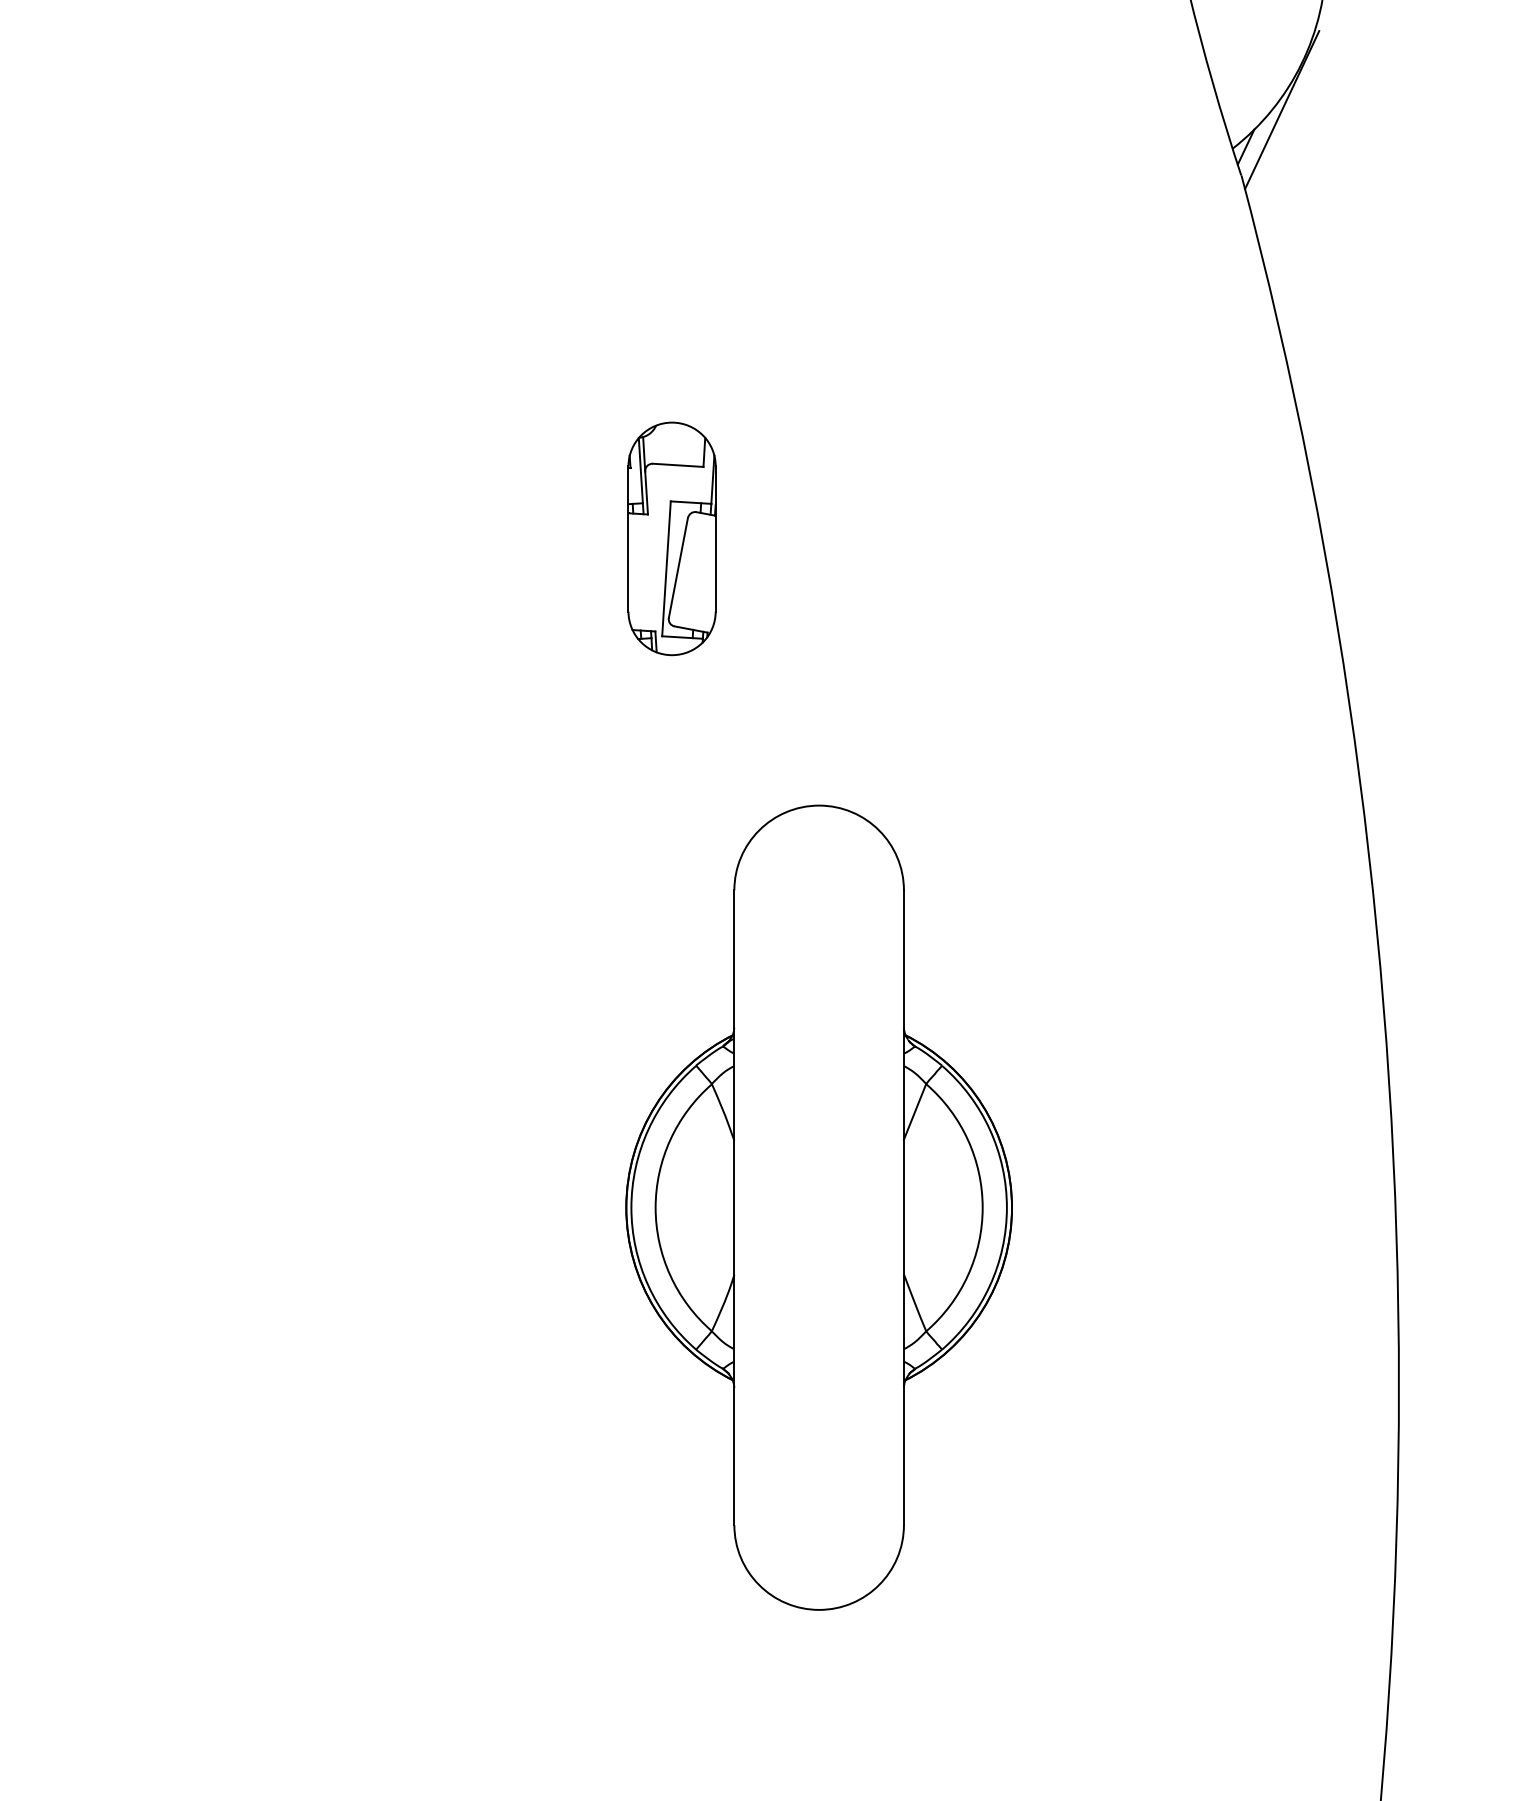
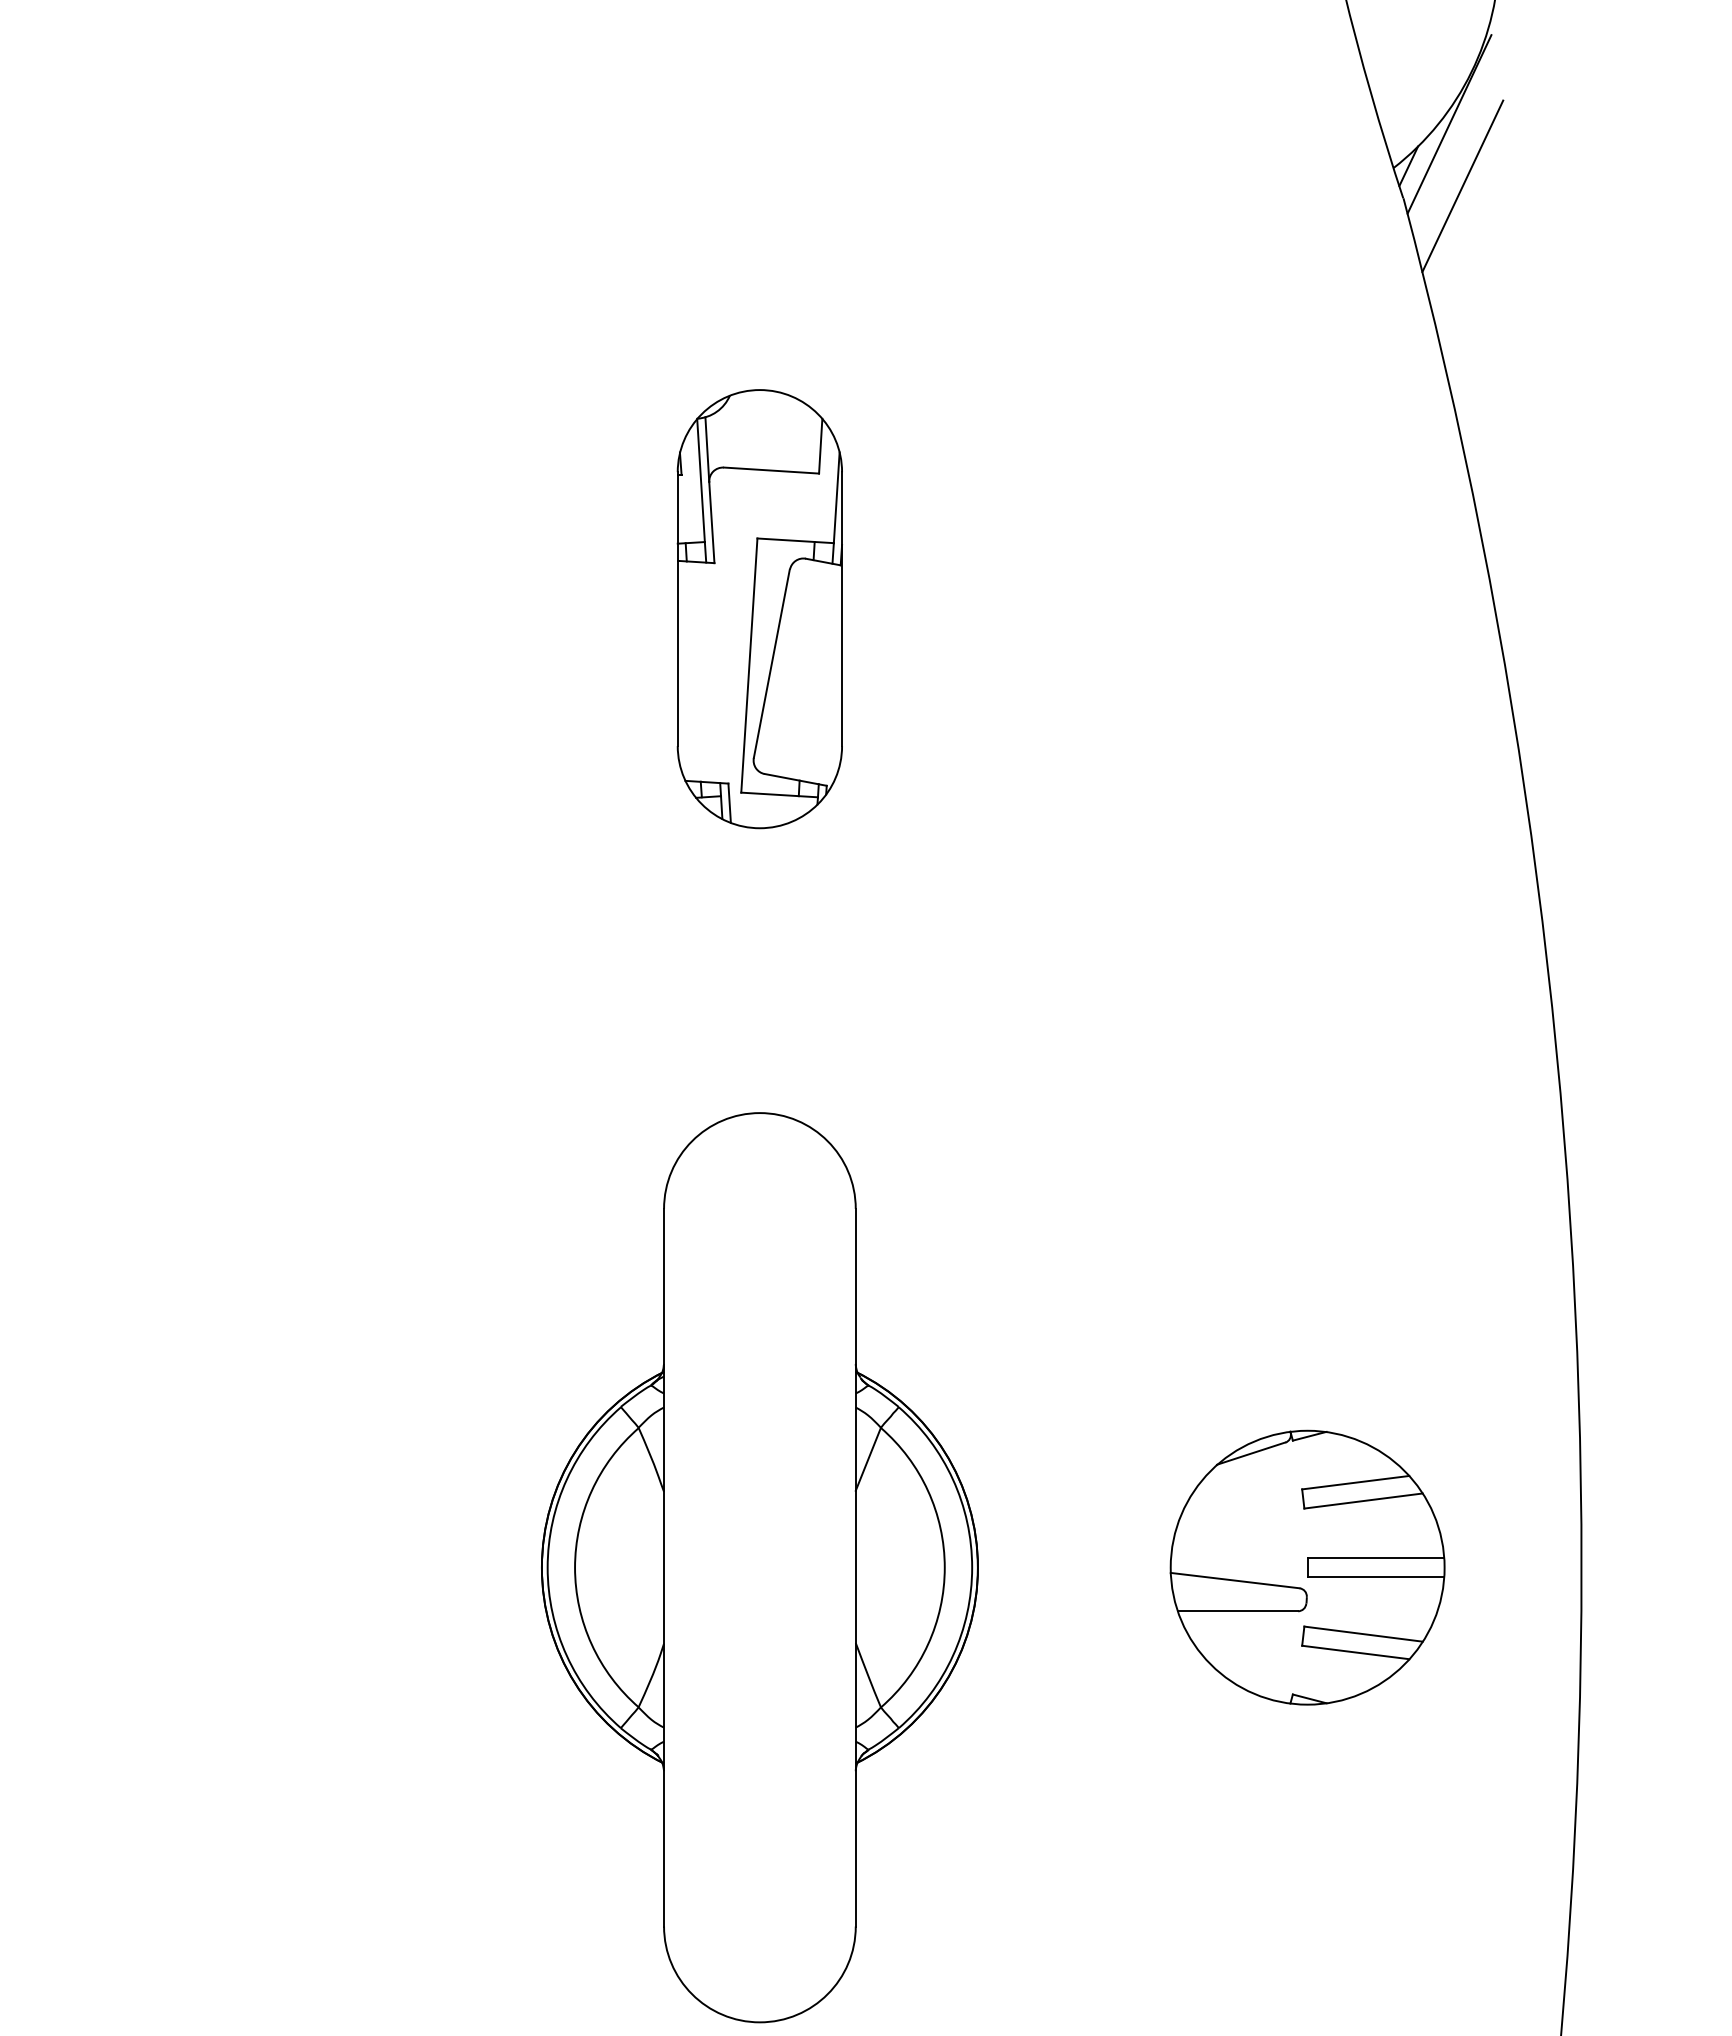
line: (1293, 164) -> (1462, 185), added
part: (671, 538) -> (759, 608), size x1.67
part: (818, 1207) -> (759, 1567), moved
part: (1156, 1386) -> (1307, 1567), added

